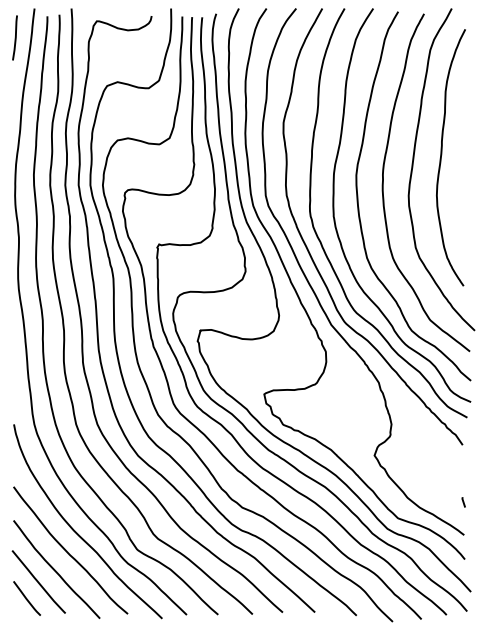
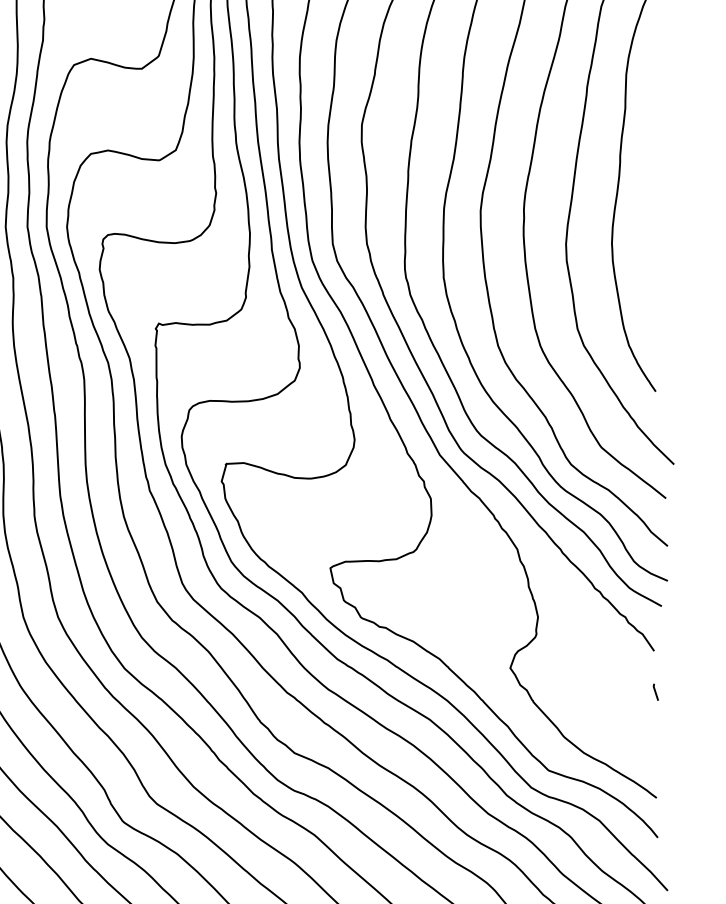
line: (463, 502) -> (655, 692), moved

